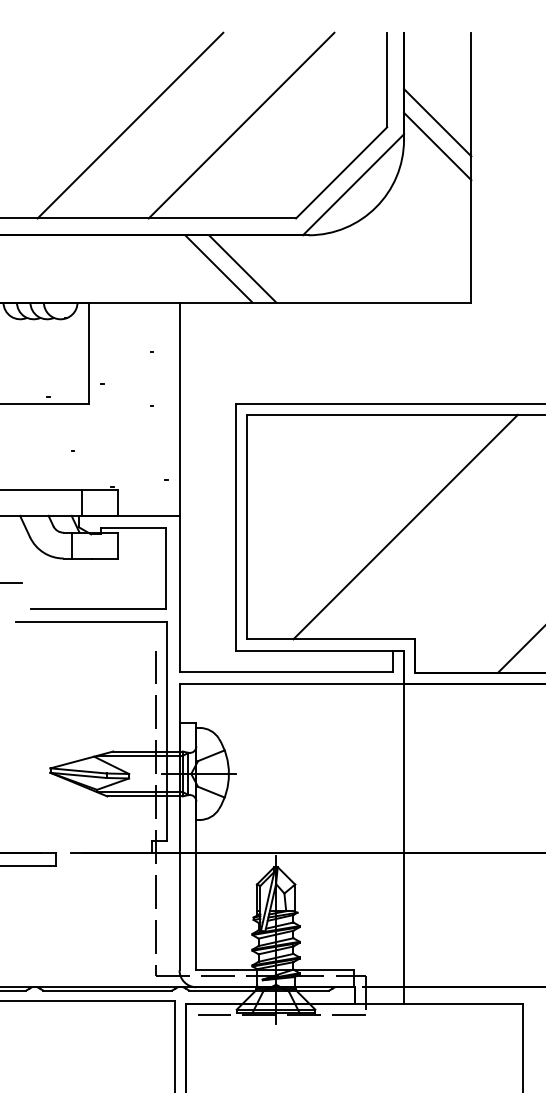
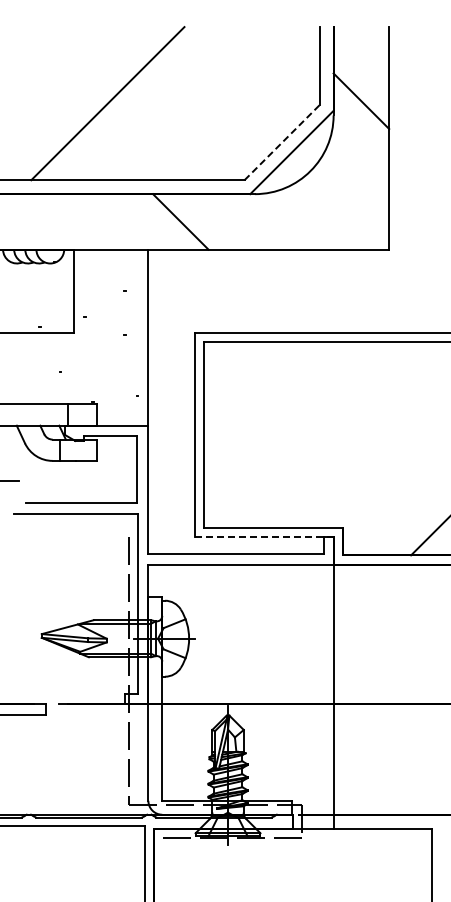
line: (241, 125) -> (199, 103), removed
line: (437, 146) -> (361, 120), removed
line: (342, 172) -> (282, 142), solid -> dashed
line: (242, 268) -> (200, 221), removed
line: (405, 526) -> (334, 434), removed
line: (320, 650) -> (264, 536), solid -> dashed

